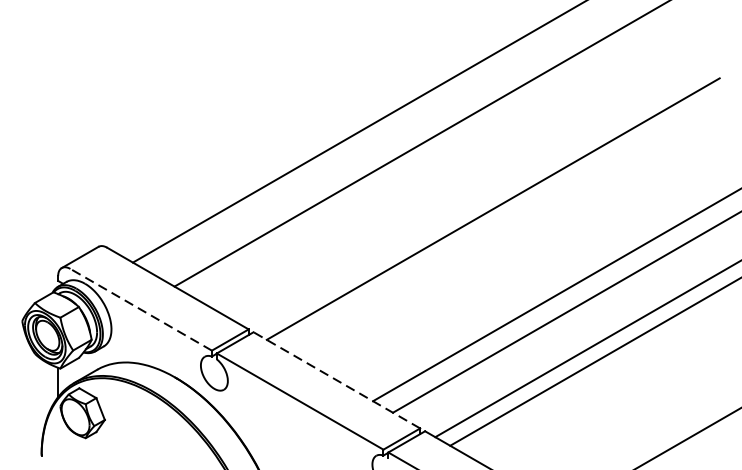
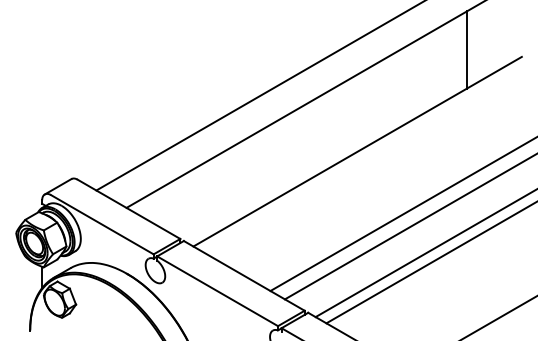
line: (643, 68) -> (466, 49), added
line: (139, 309) -> (101, 224), dashed -> solid
line: (337, 379) -> (244, 275), dashed -> solid

